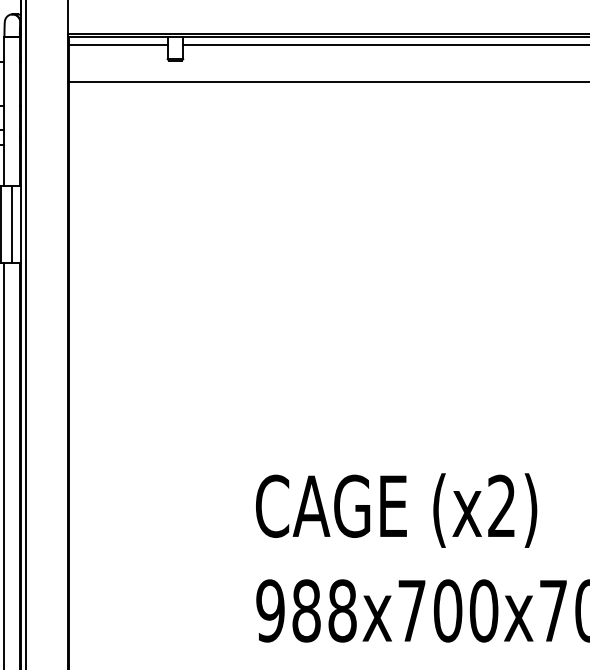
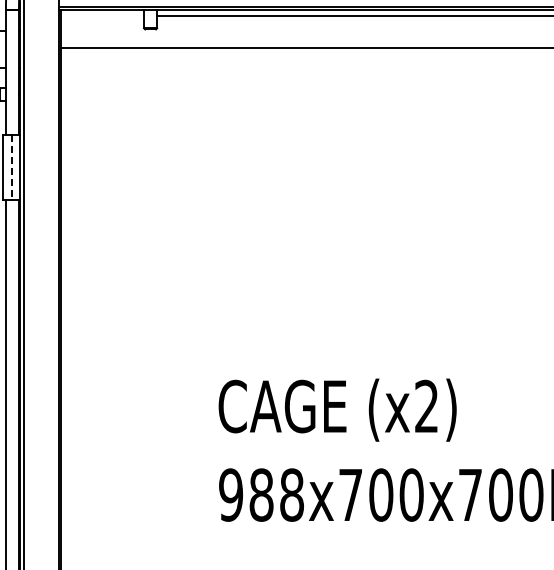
line: (118, 45) -> (102, 16), removed
line: (12, 223) -> (12, 167), solid -> dashed

